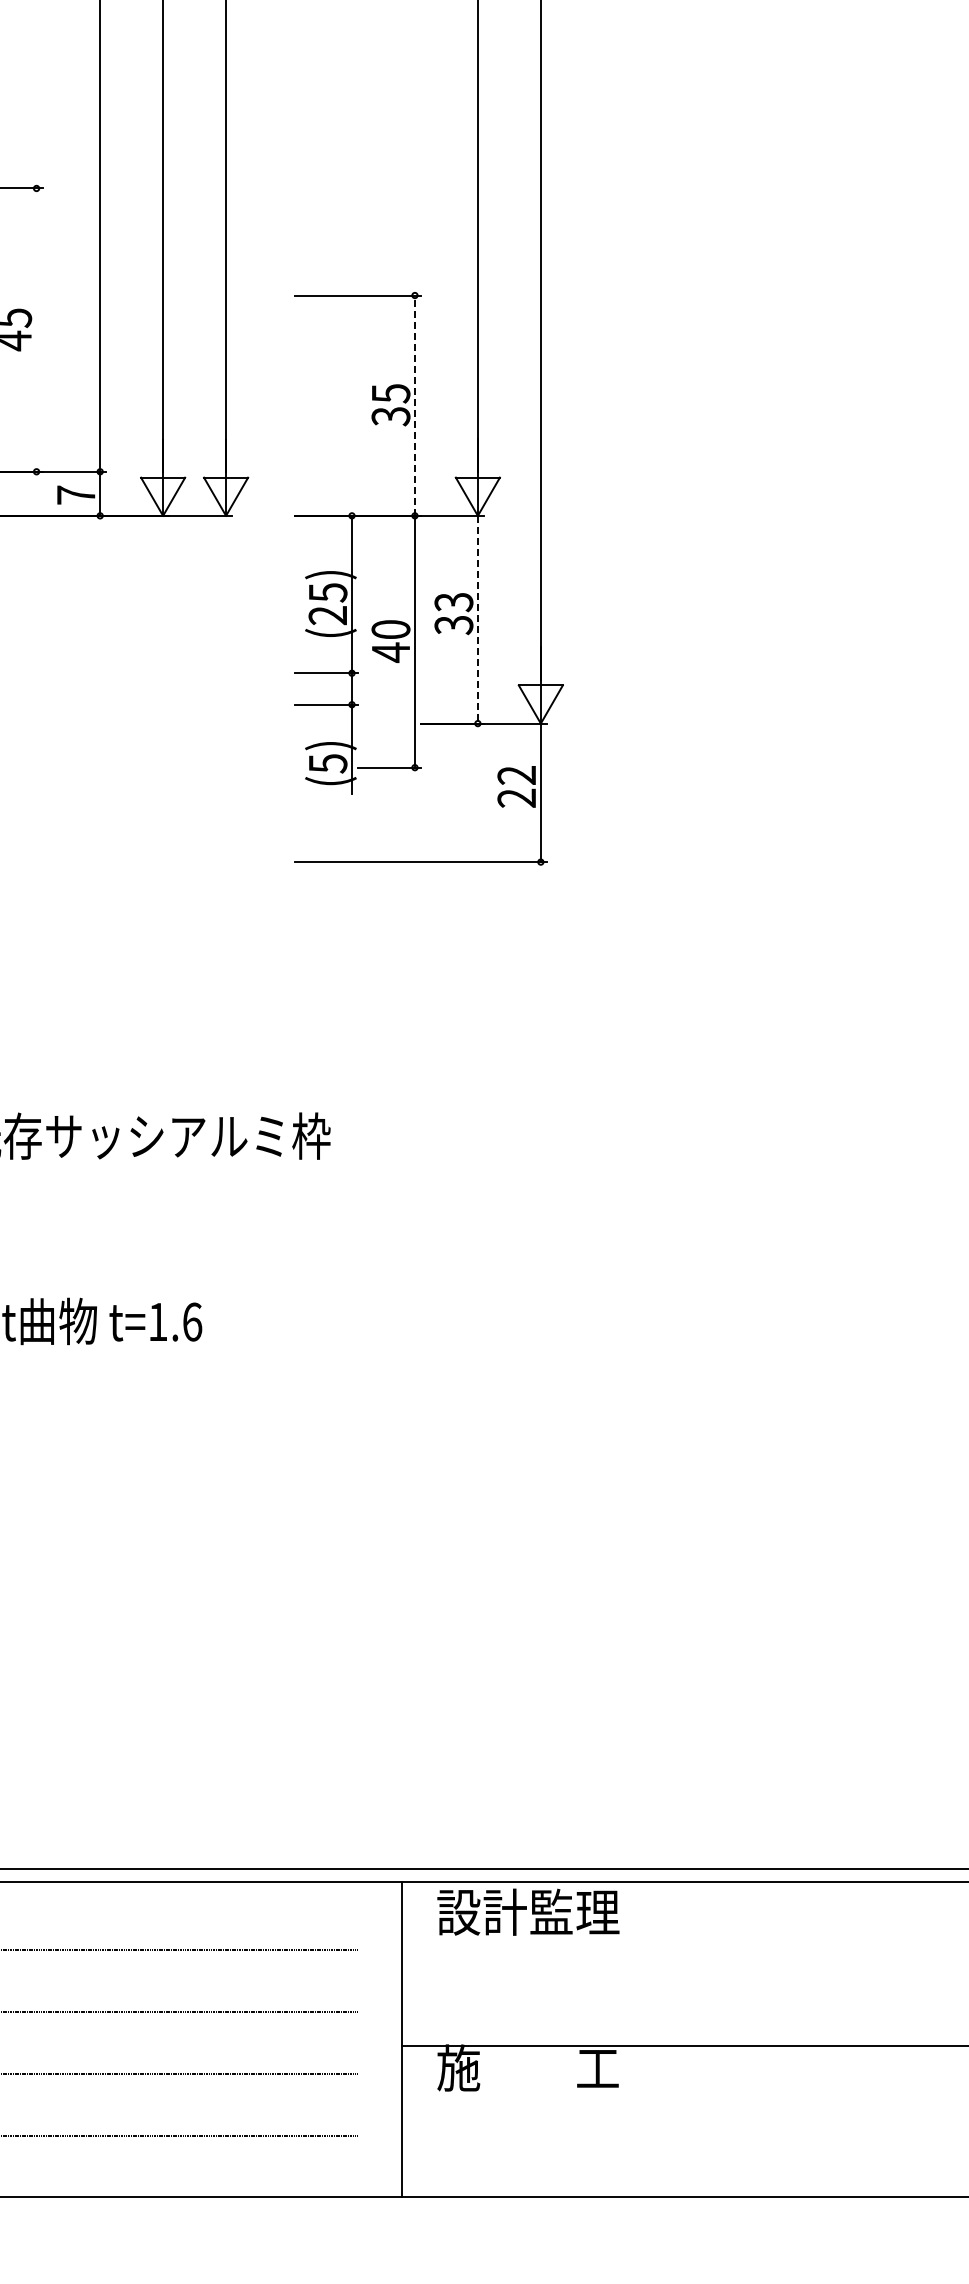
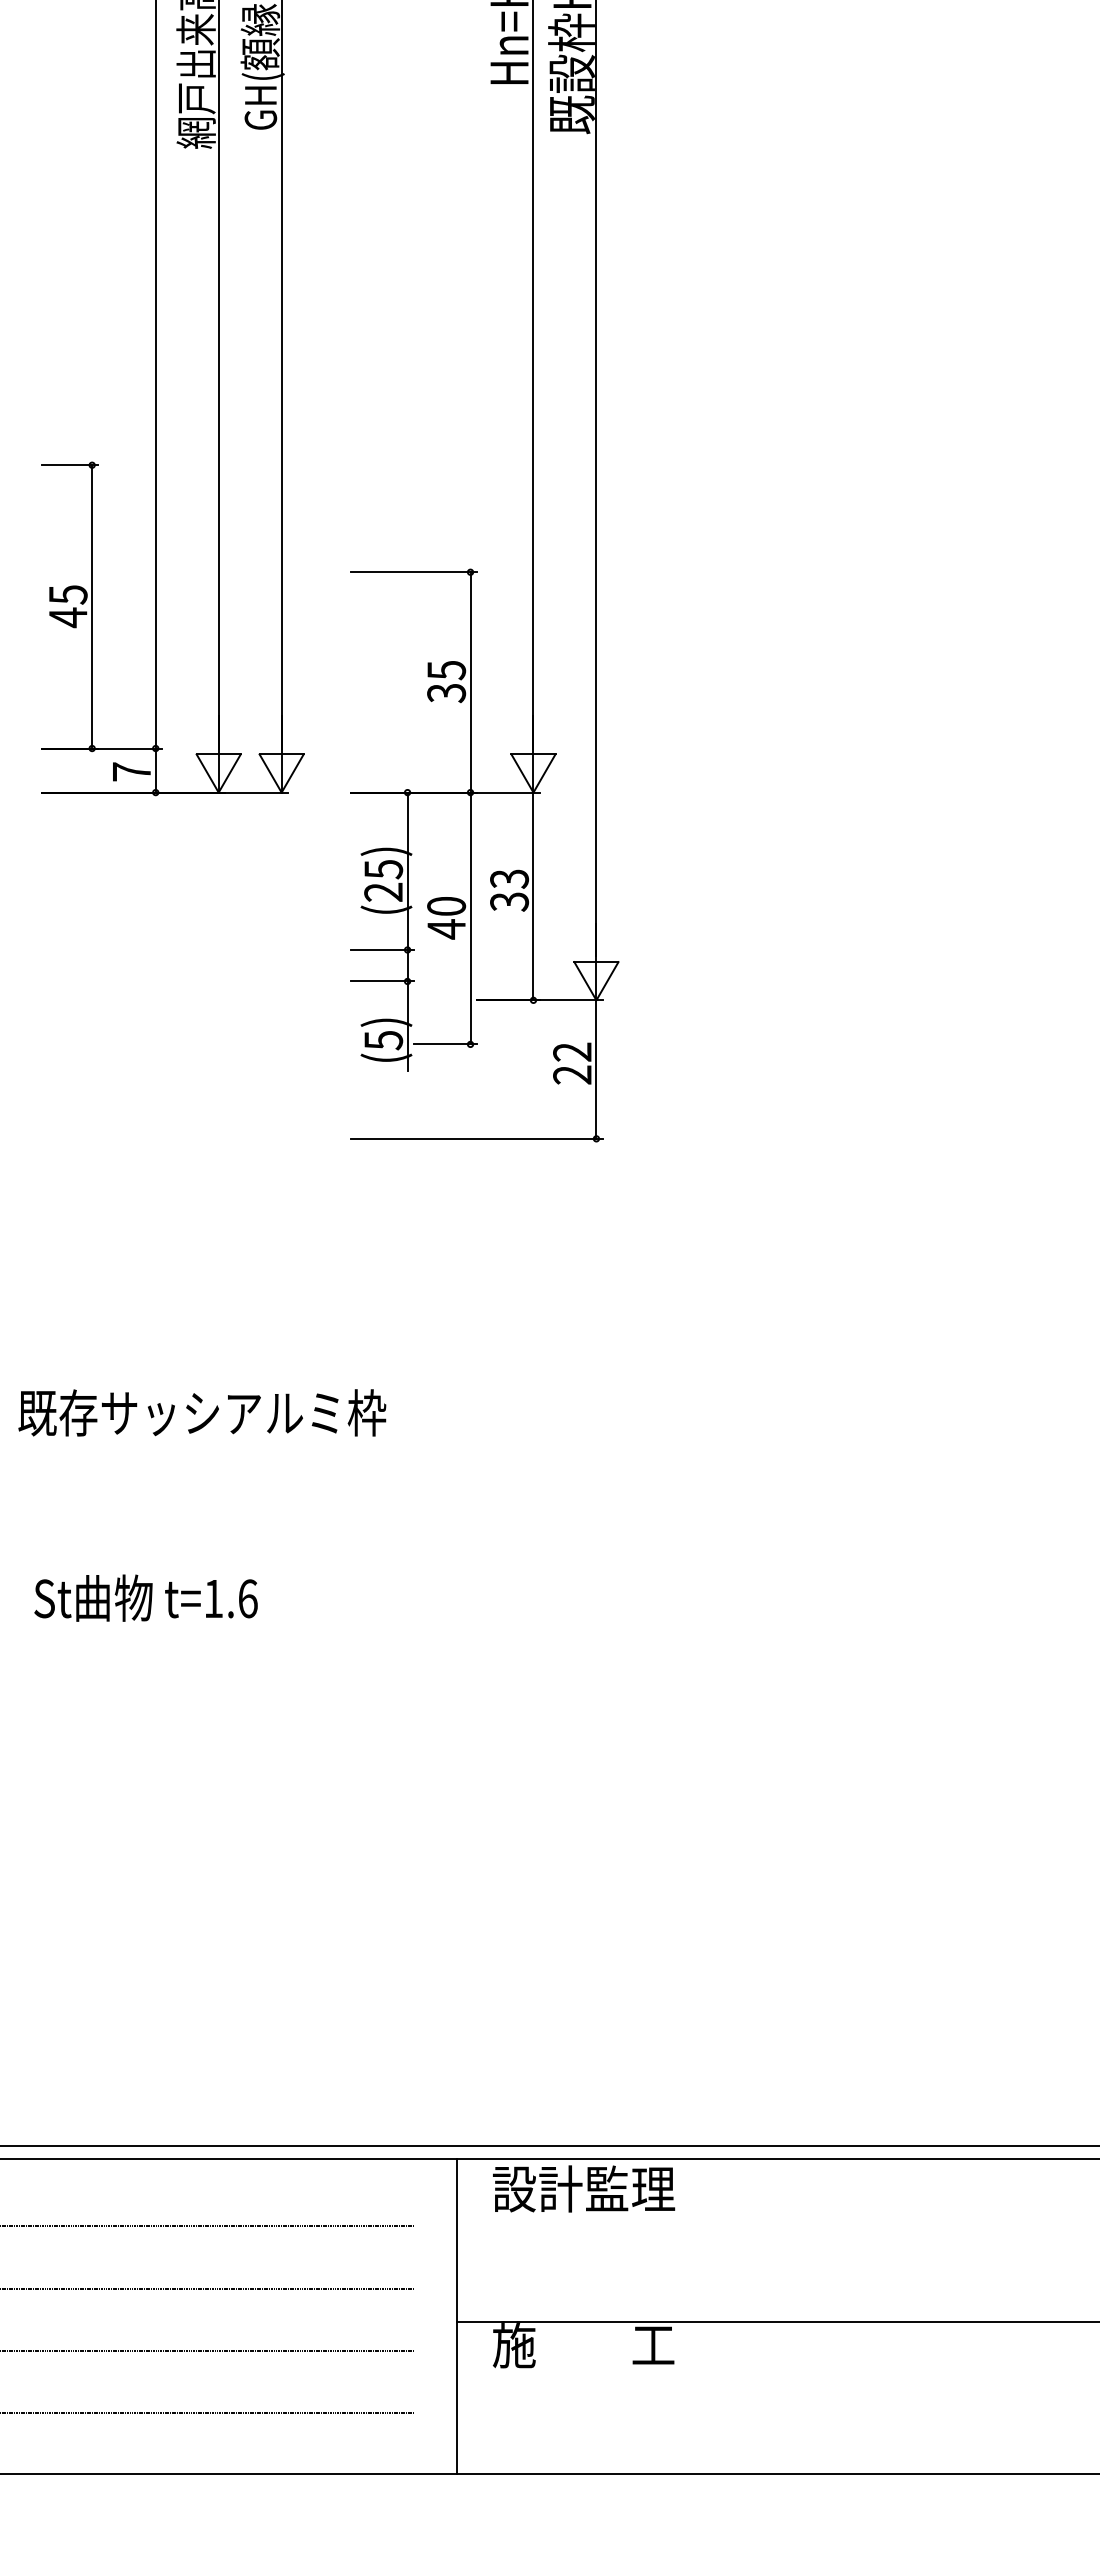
line: (36, 329) -> (92, 606), added
line: (414, 404) -> (470, 681), dashed -> solid
line: (477, 619) -> (533, 896), dashed -> solid

